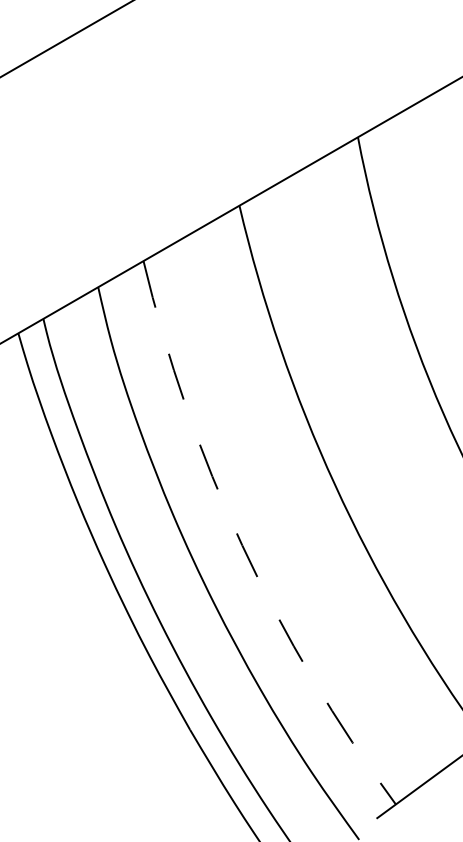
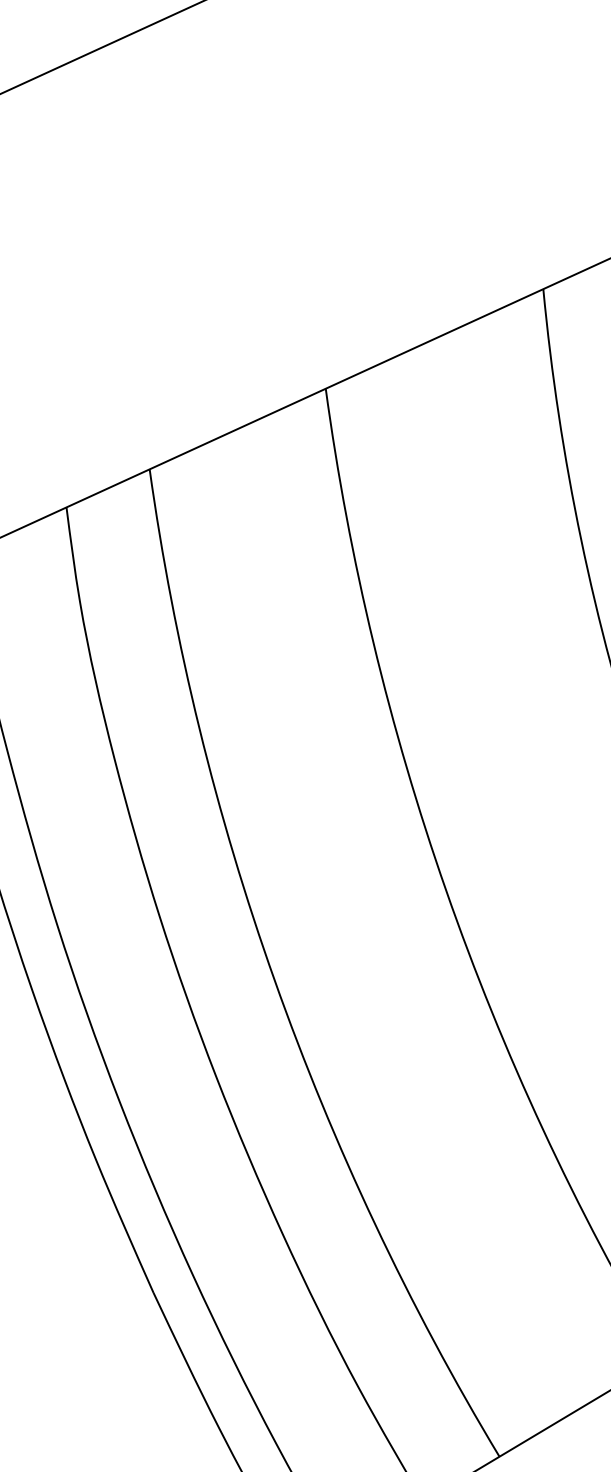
arc: (242, 545) -> (275, 980), dashed -> solid

